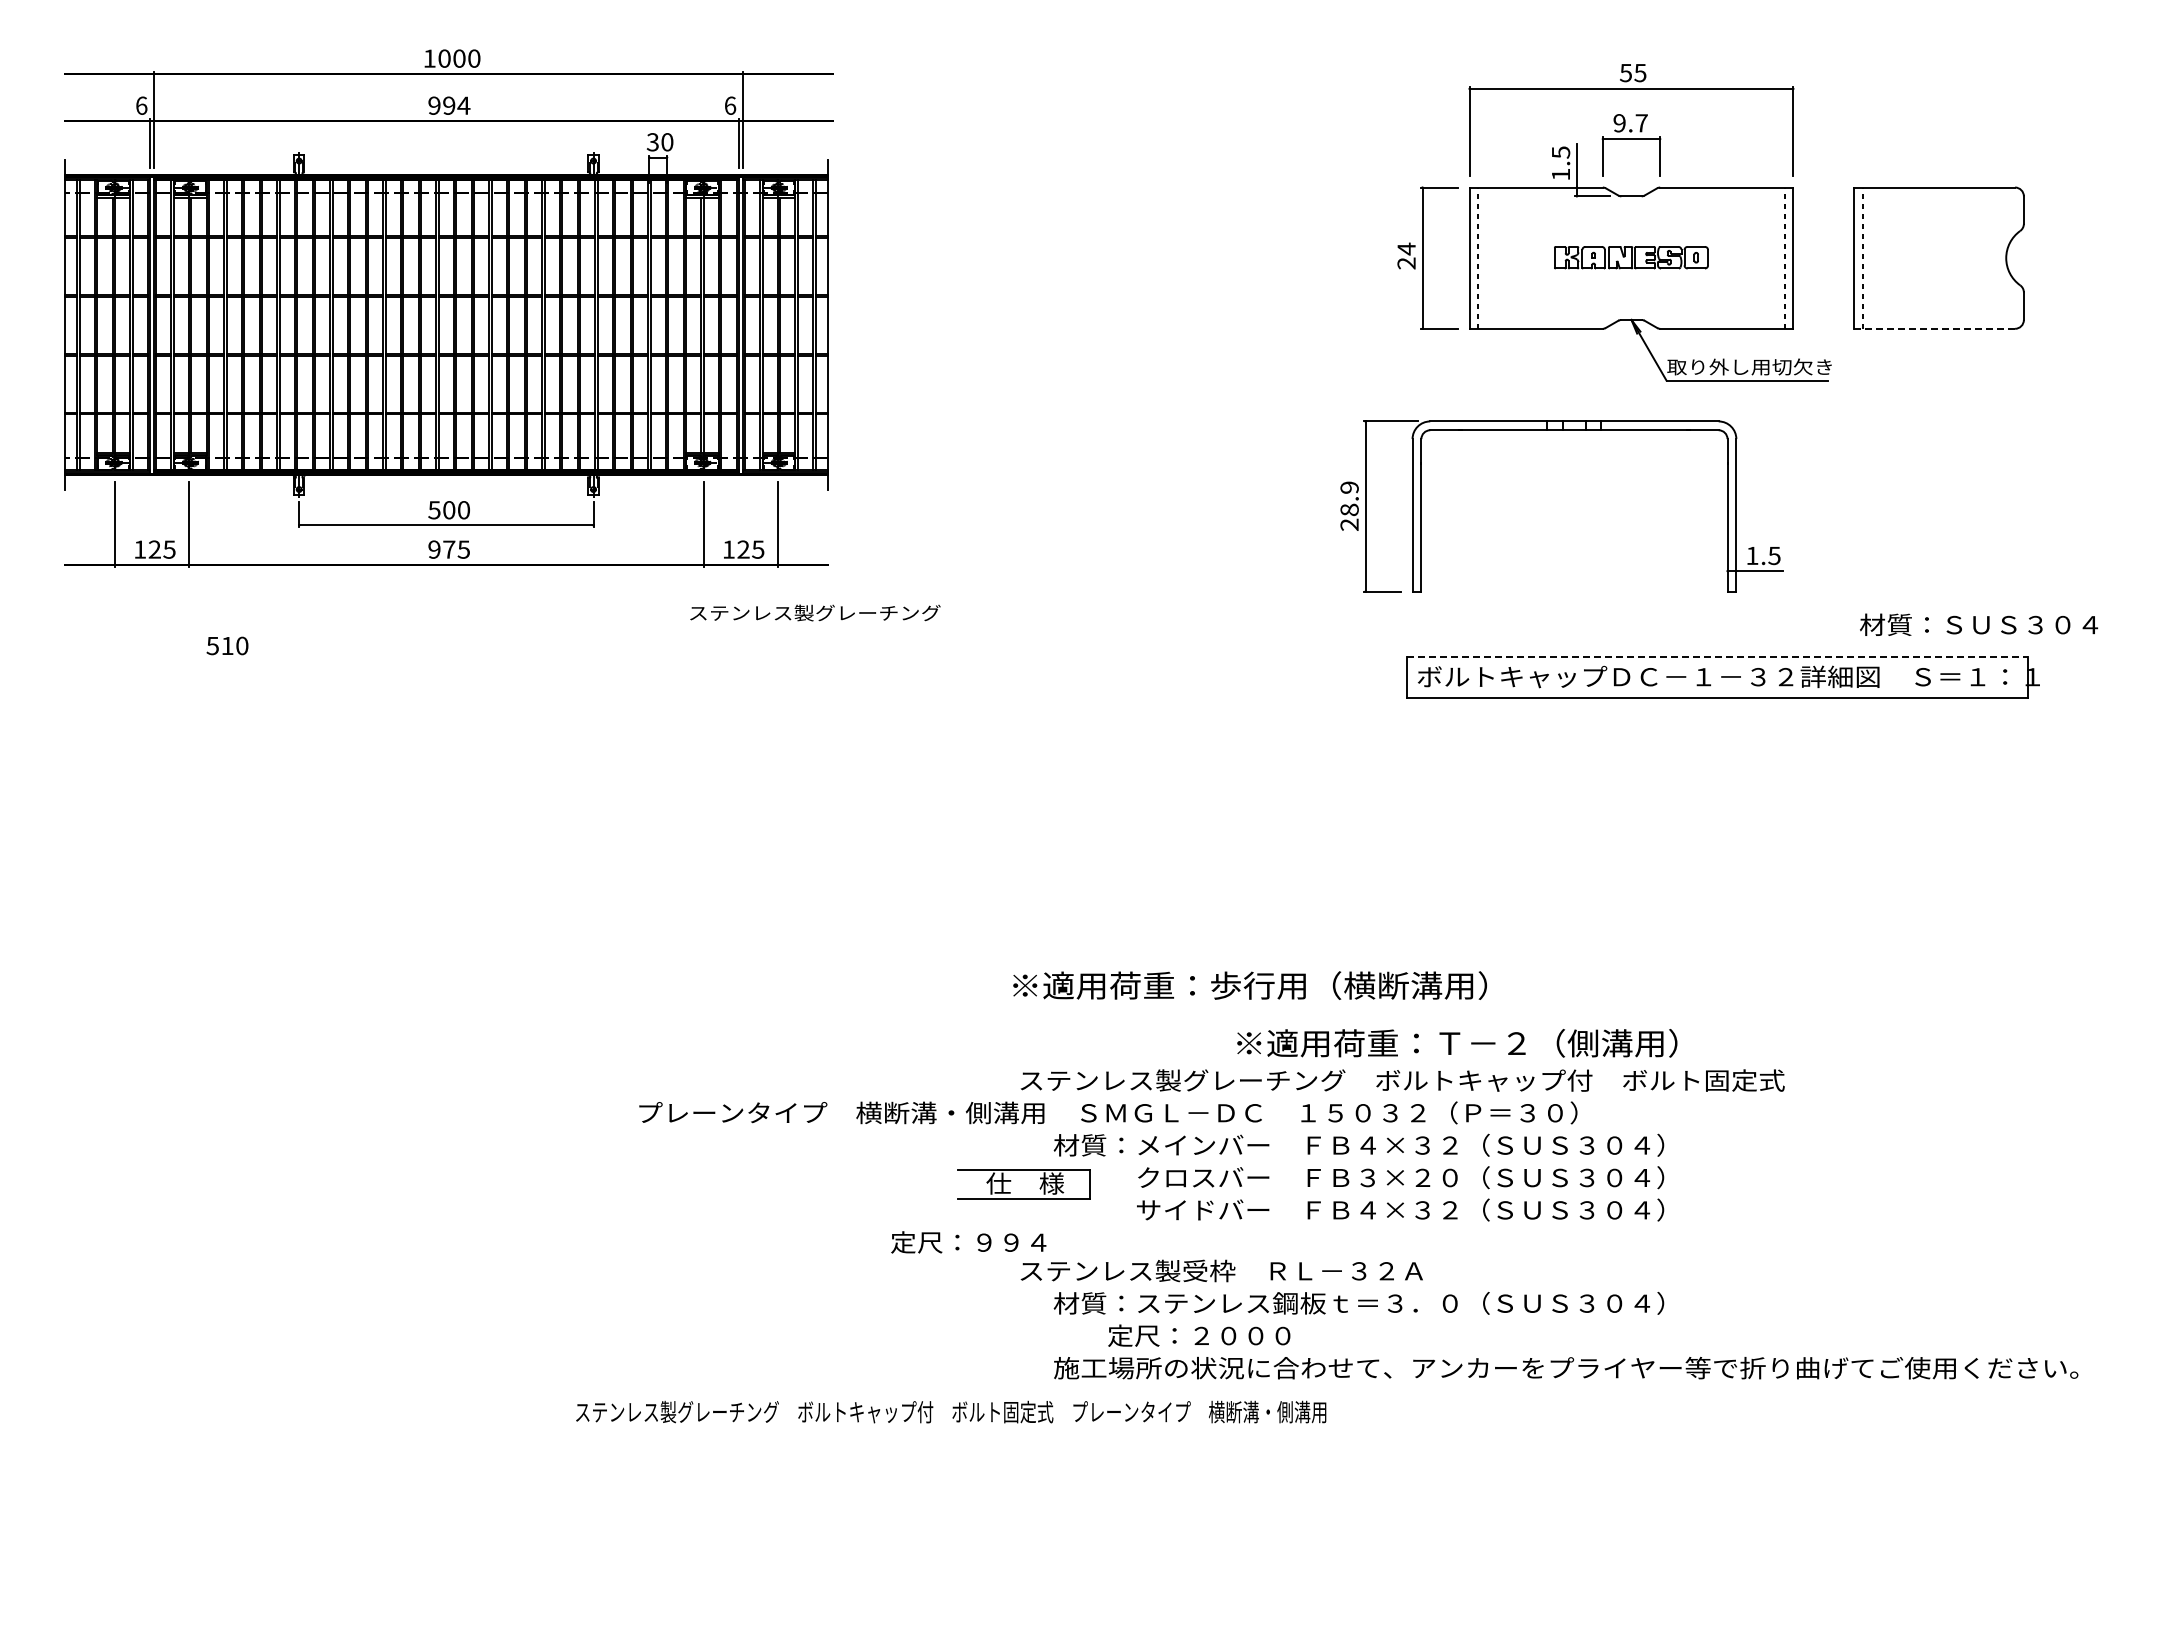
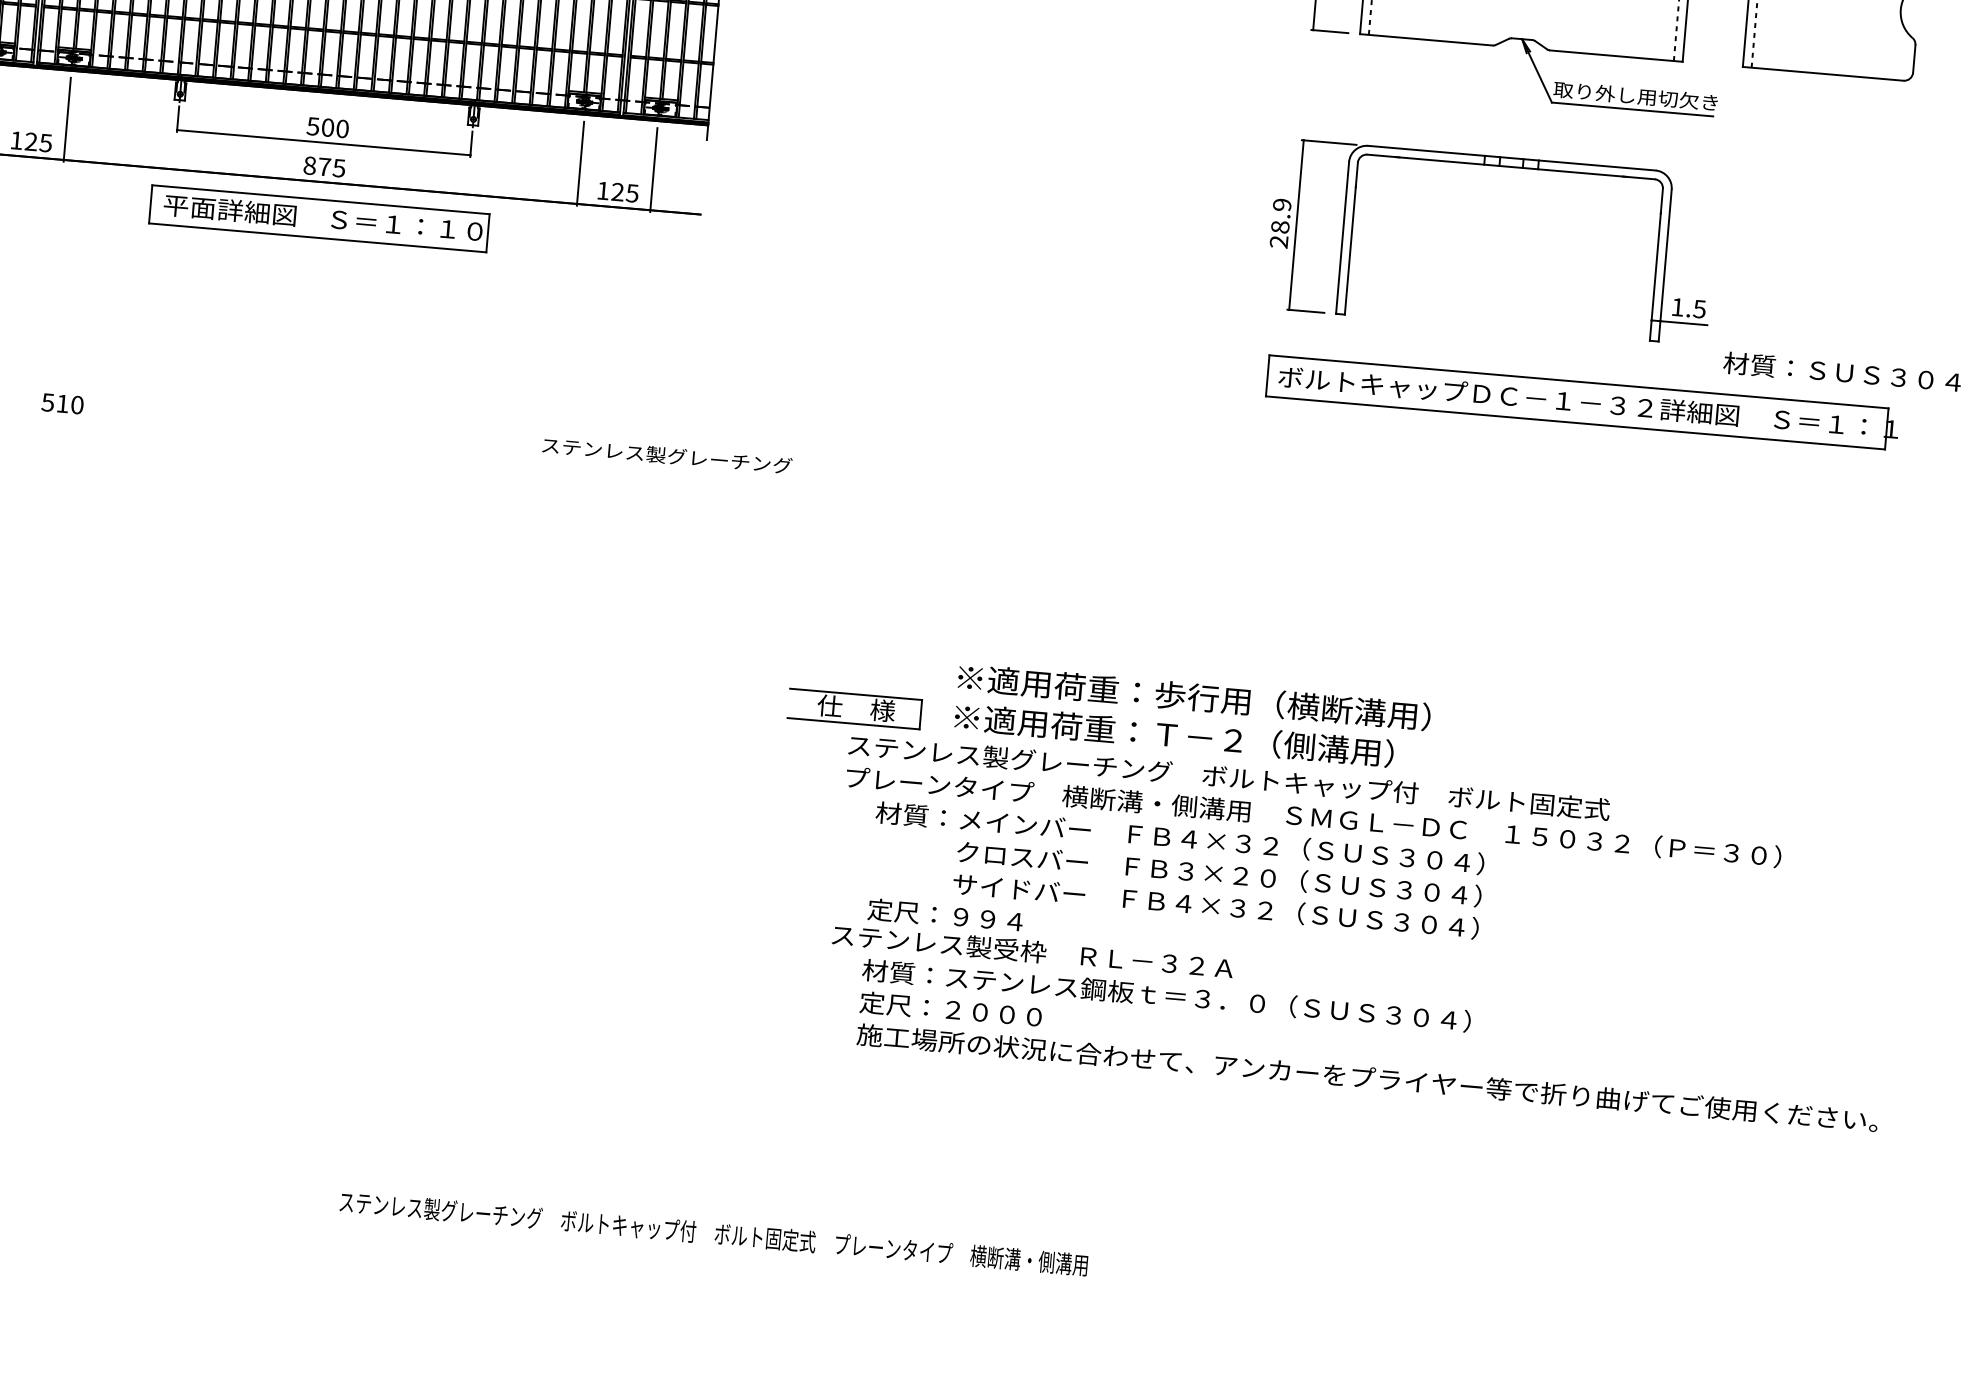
line: (1934, 328) -> (1823, 73), dashed -> solid
part: (1561, 430) -> (1498, 166), moved
text: (434, 549) -> (309, 165), 975 -> 875
part: (448, 601) -> (319, 218), added
text: (815, 612) -> (667, 455), moved
text: (227, 645) -> (62, 403), moved
line: (1717, 656) -> (1579, 381), dashed -> solid
text: (1249, 985) -> (1193, 697), moved
text: (1457, 1043) -> (1174, 735), moved
text: (1108, 1112) -> (1313, 816), moved
part: (1011, 1181) -> (842, 705), moved
text: (968, 1242) -> (945, 915), moved
text: (1199, 1335) -> (951, 1009), moved
text: (951, 1411) -> (714, 1233), moved

